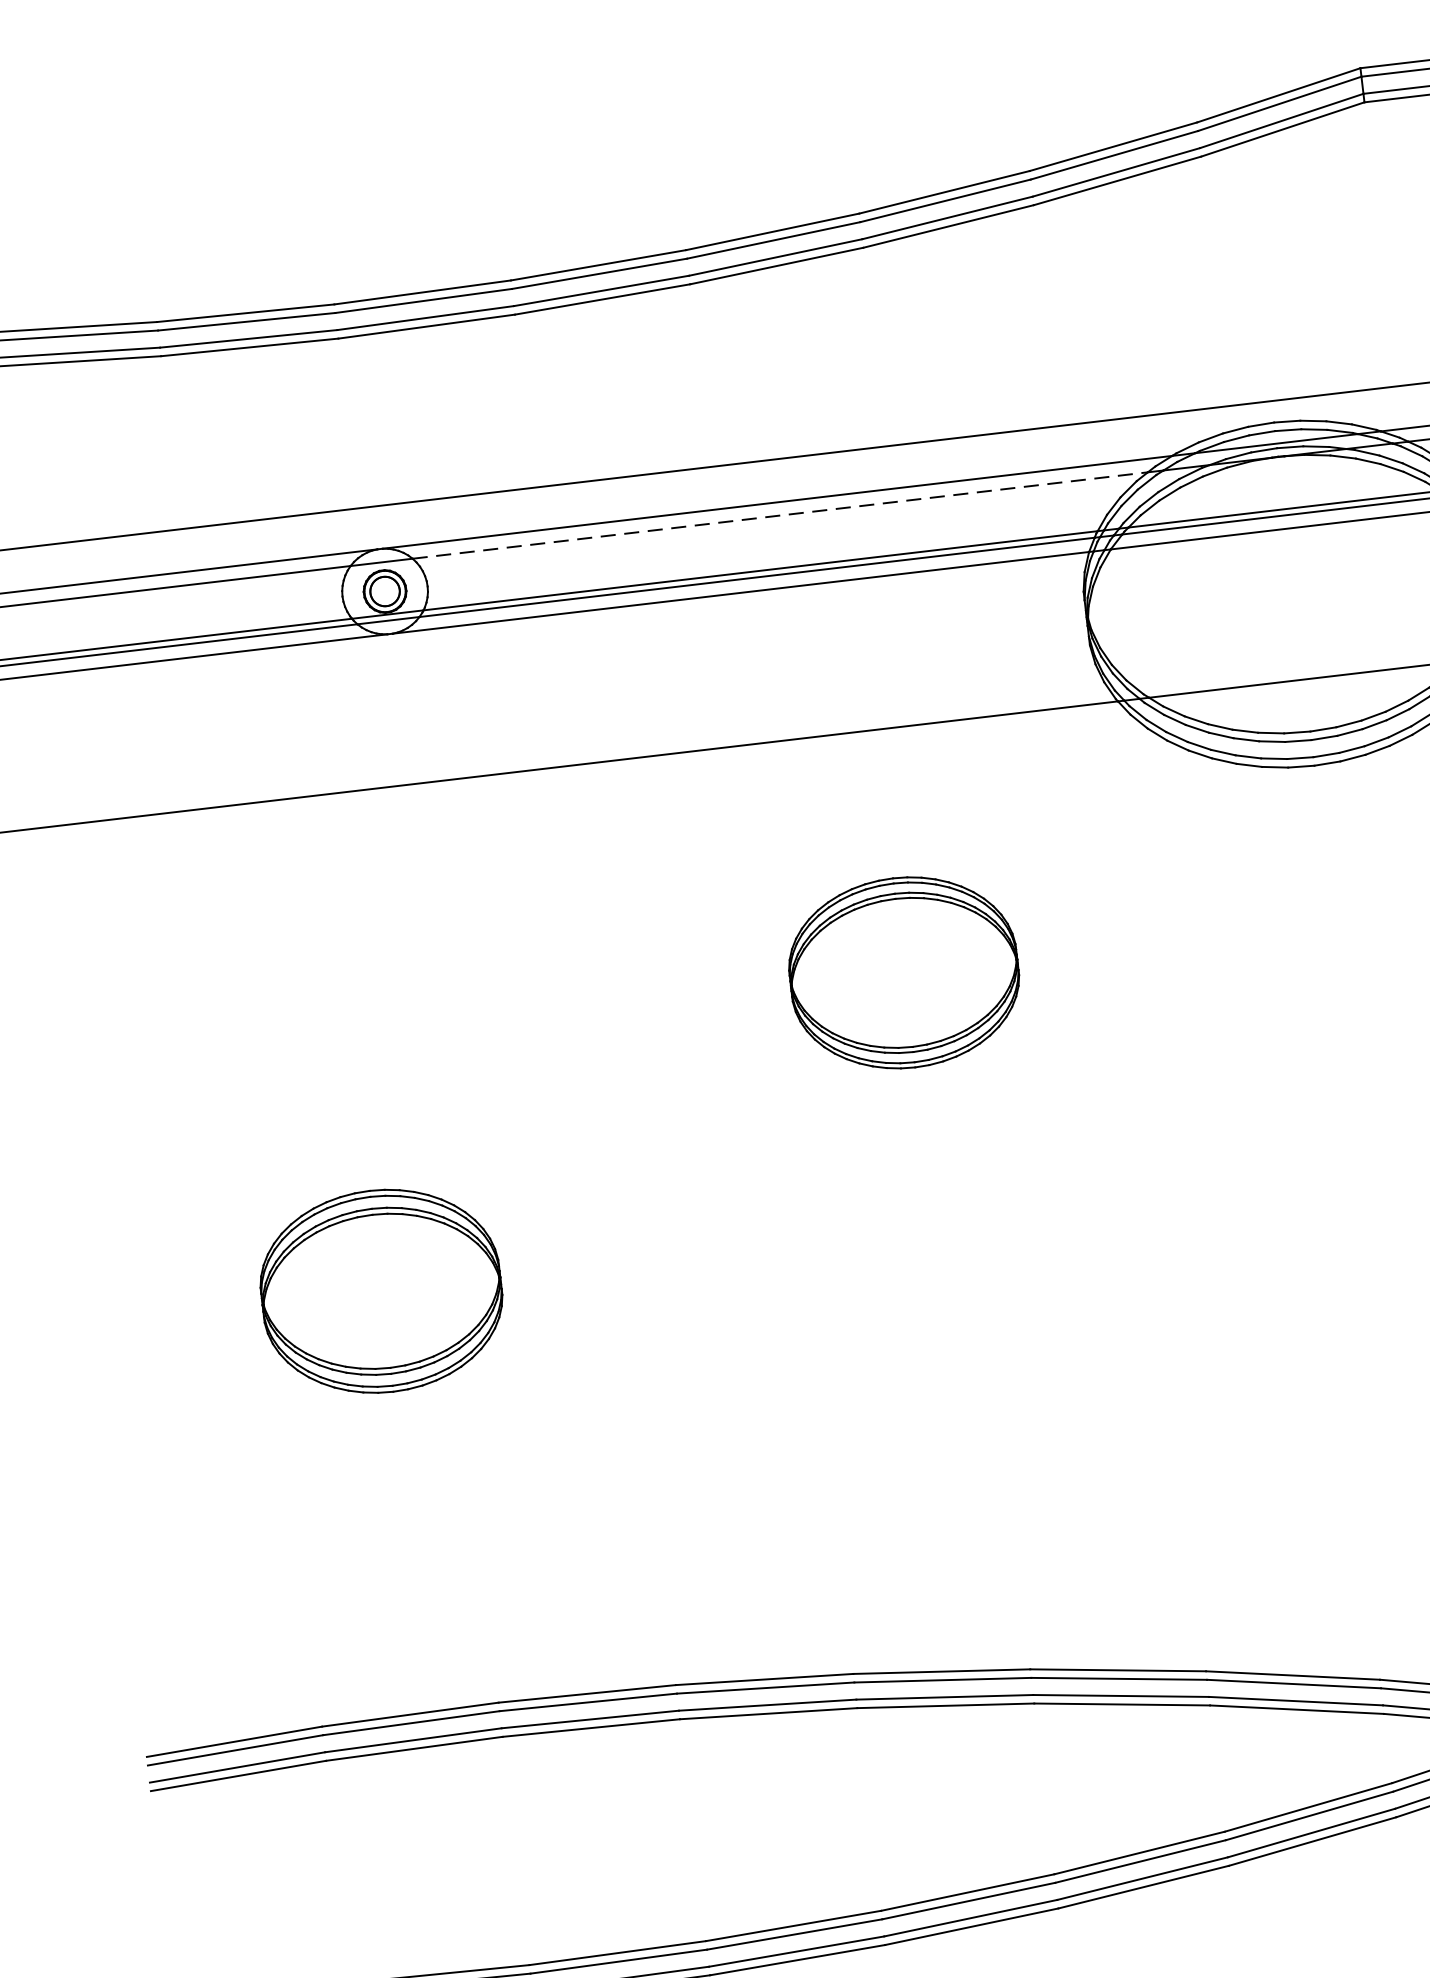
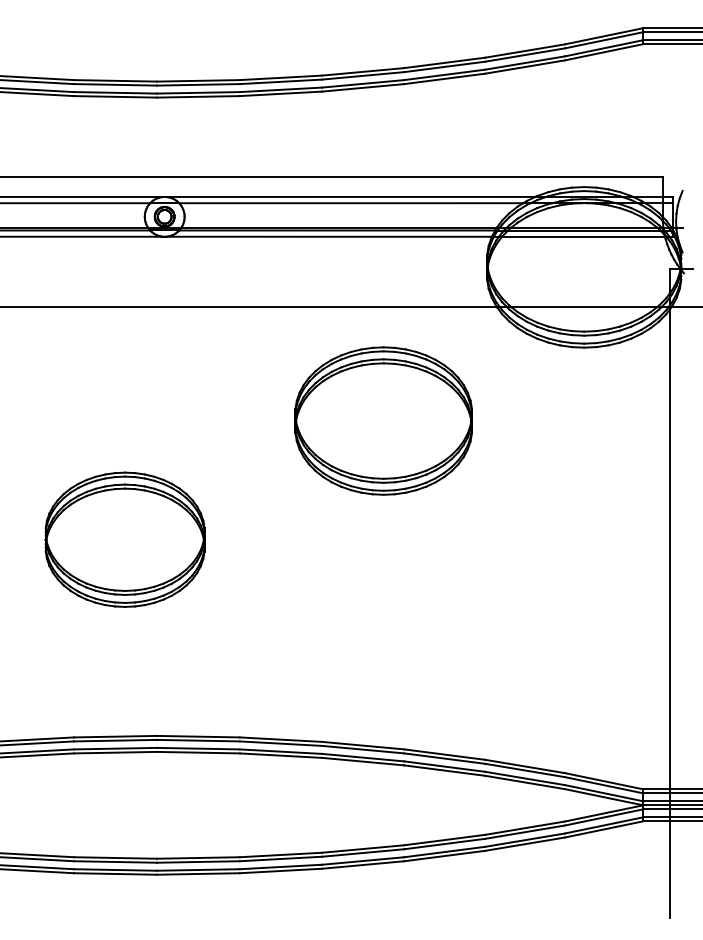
line: (780, 516) -> (351, 203), dashed -> solid
part: (903, 971) -> (383, 420), size x1.67
part: (380, 1291) -> (124, 539), size x1.43

